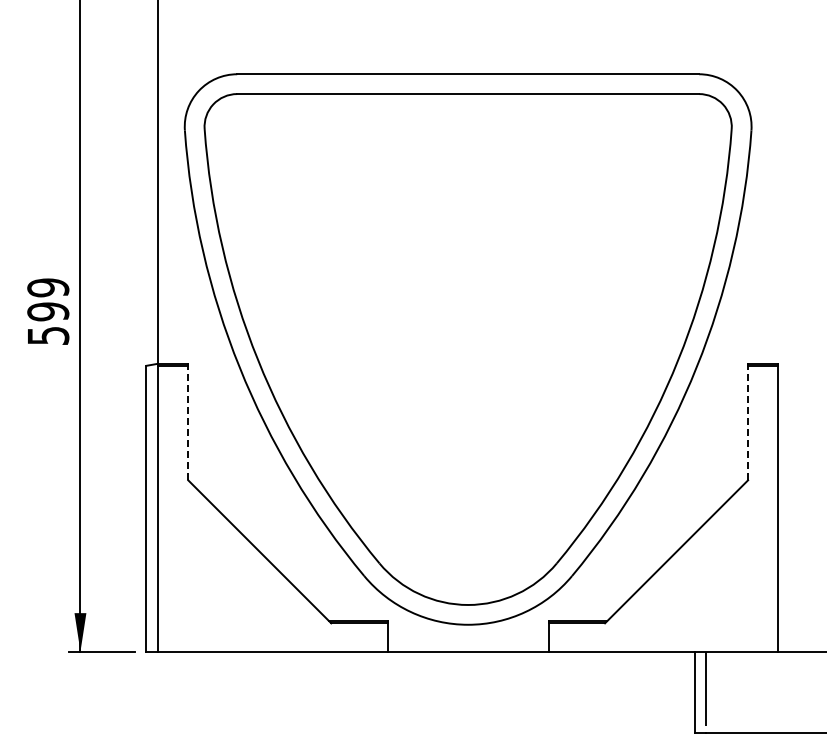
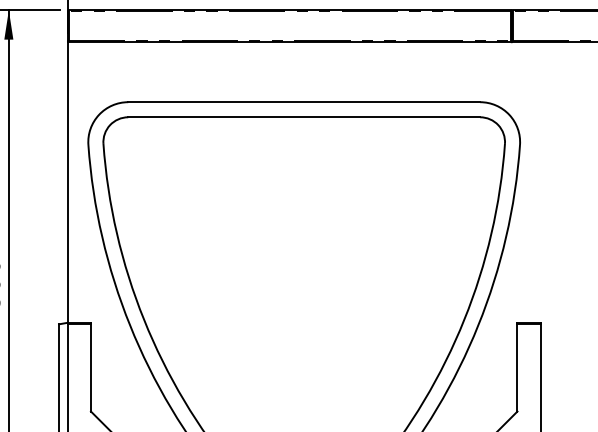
line: (188, 422) -> (91, 367), dashed -> solid
line: (748, 422) -> (517, 367), dashed -> solid

